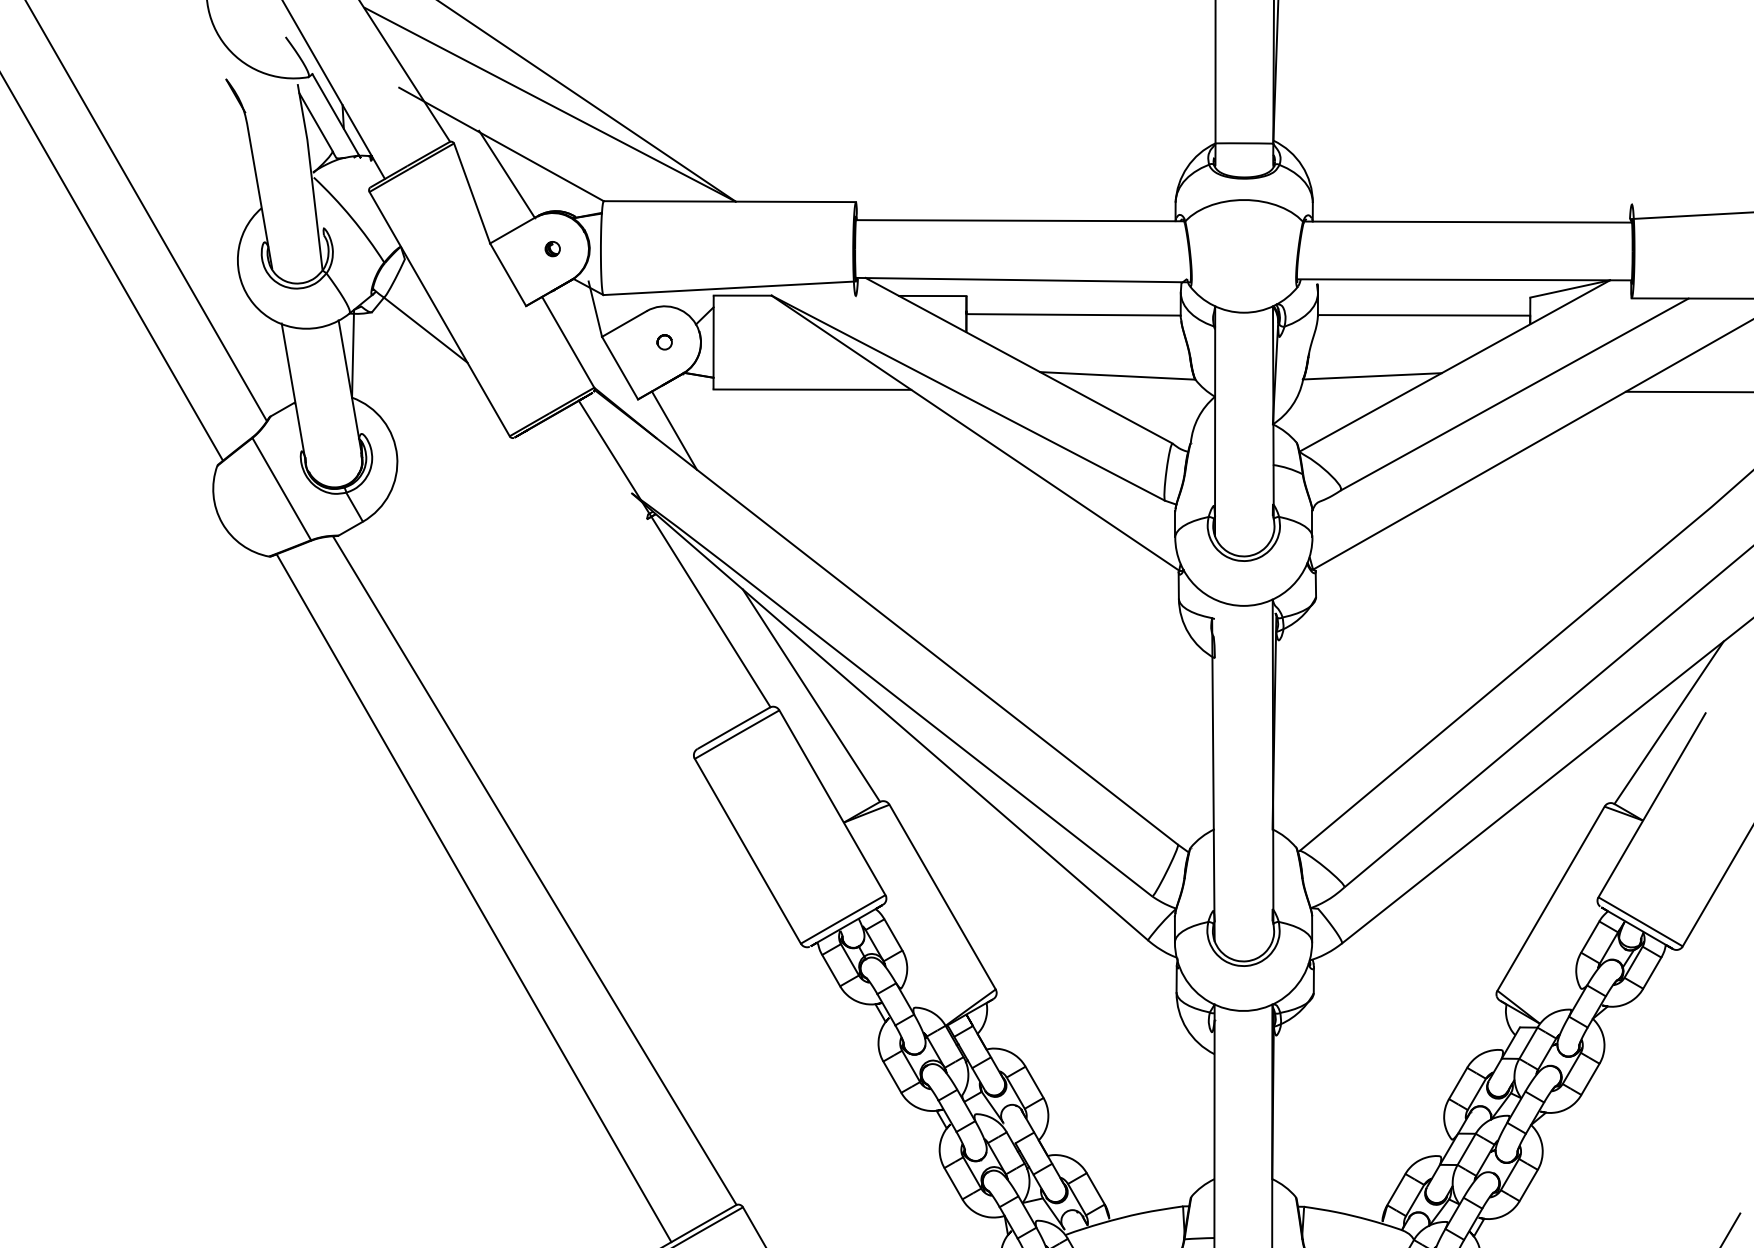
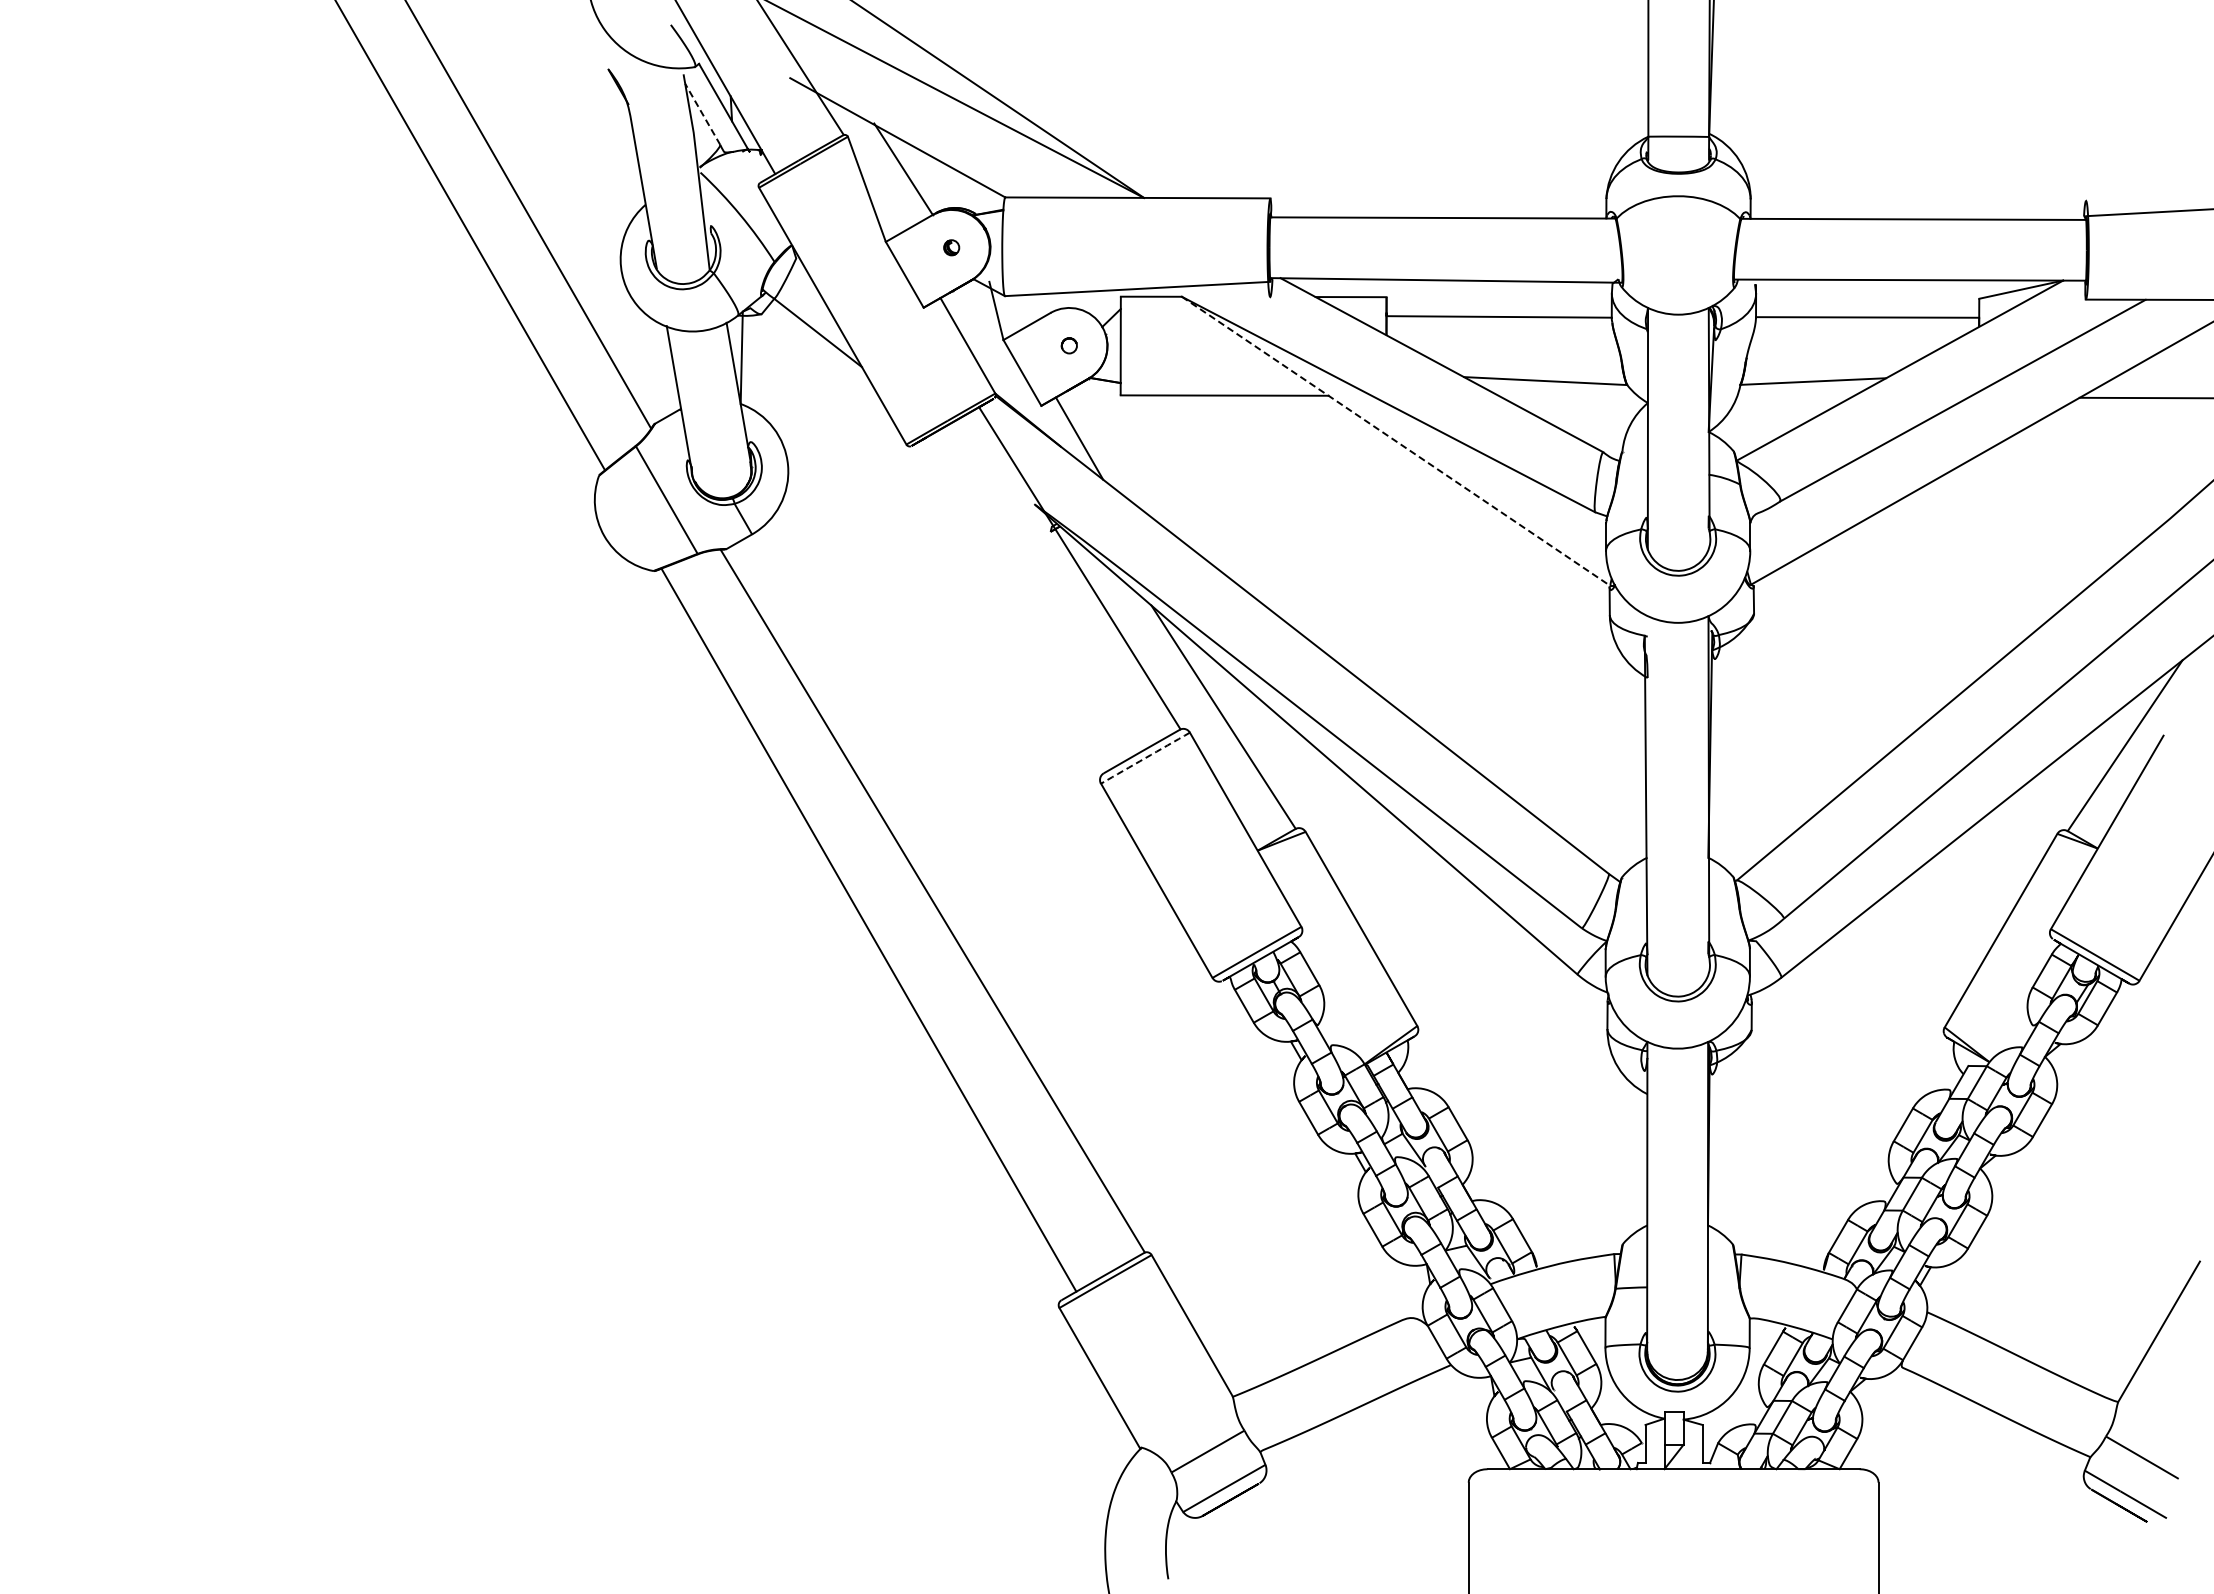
line: (315, 121) -> (702, 113), solid -> dashed
line: (975, 433) -> (1396, 441), solid -> dashed
arc: (737, 734) -> (1145, 758), solid -> dashed

